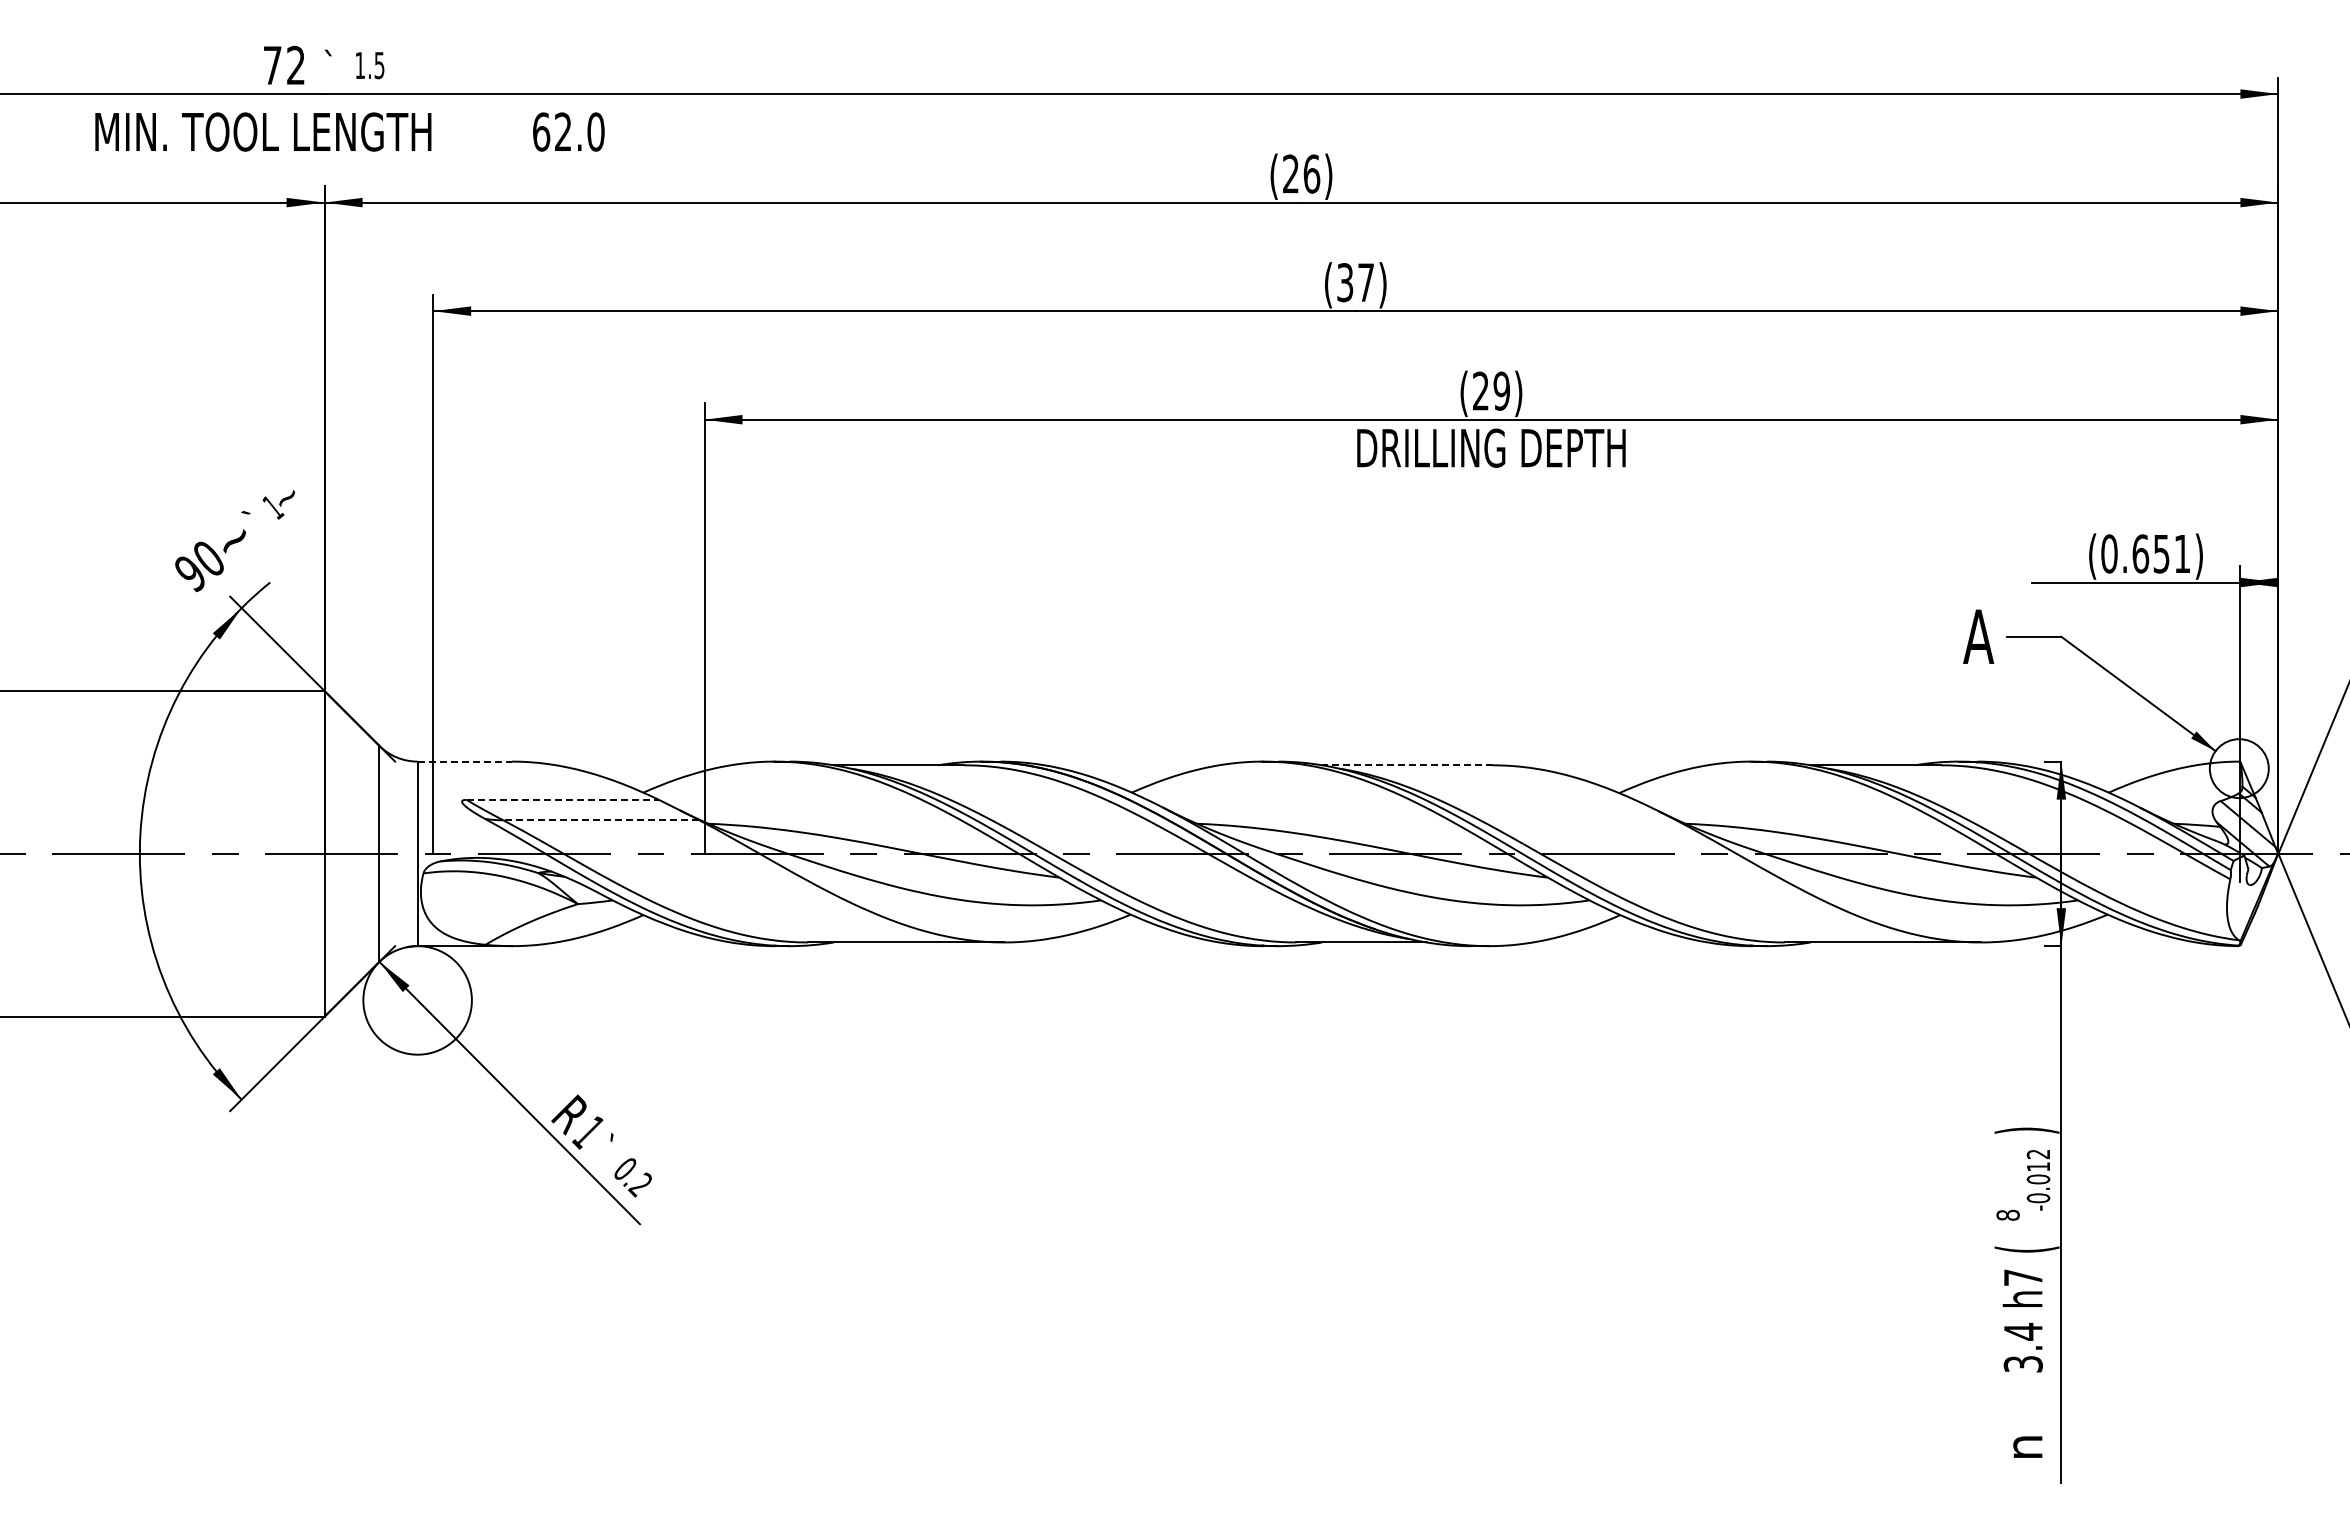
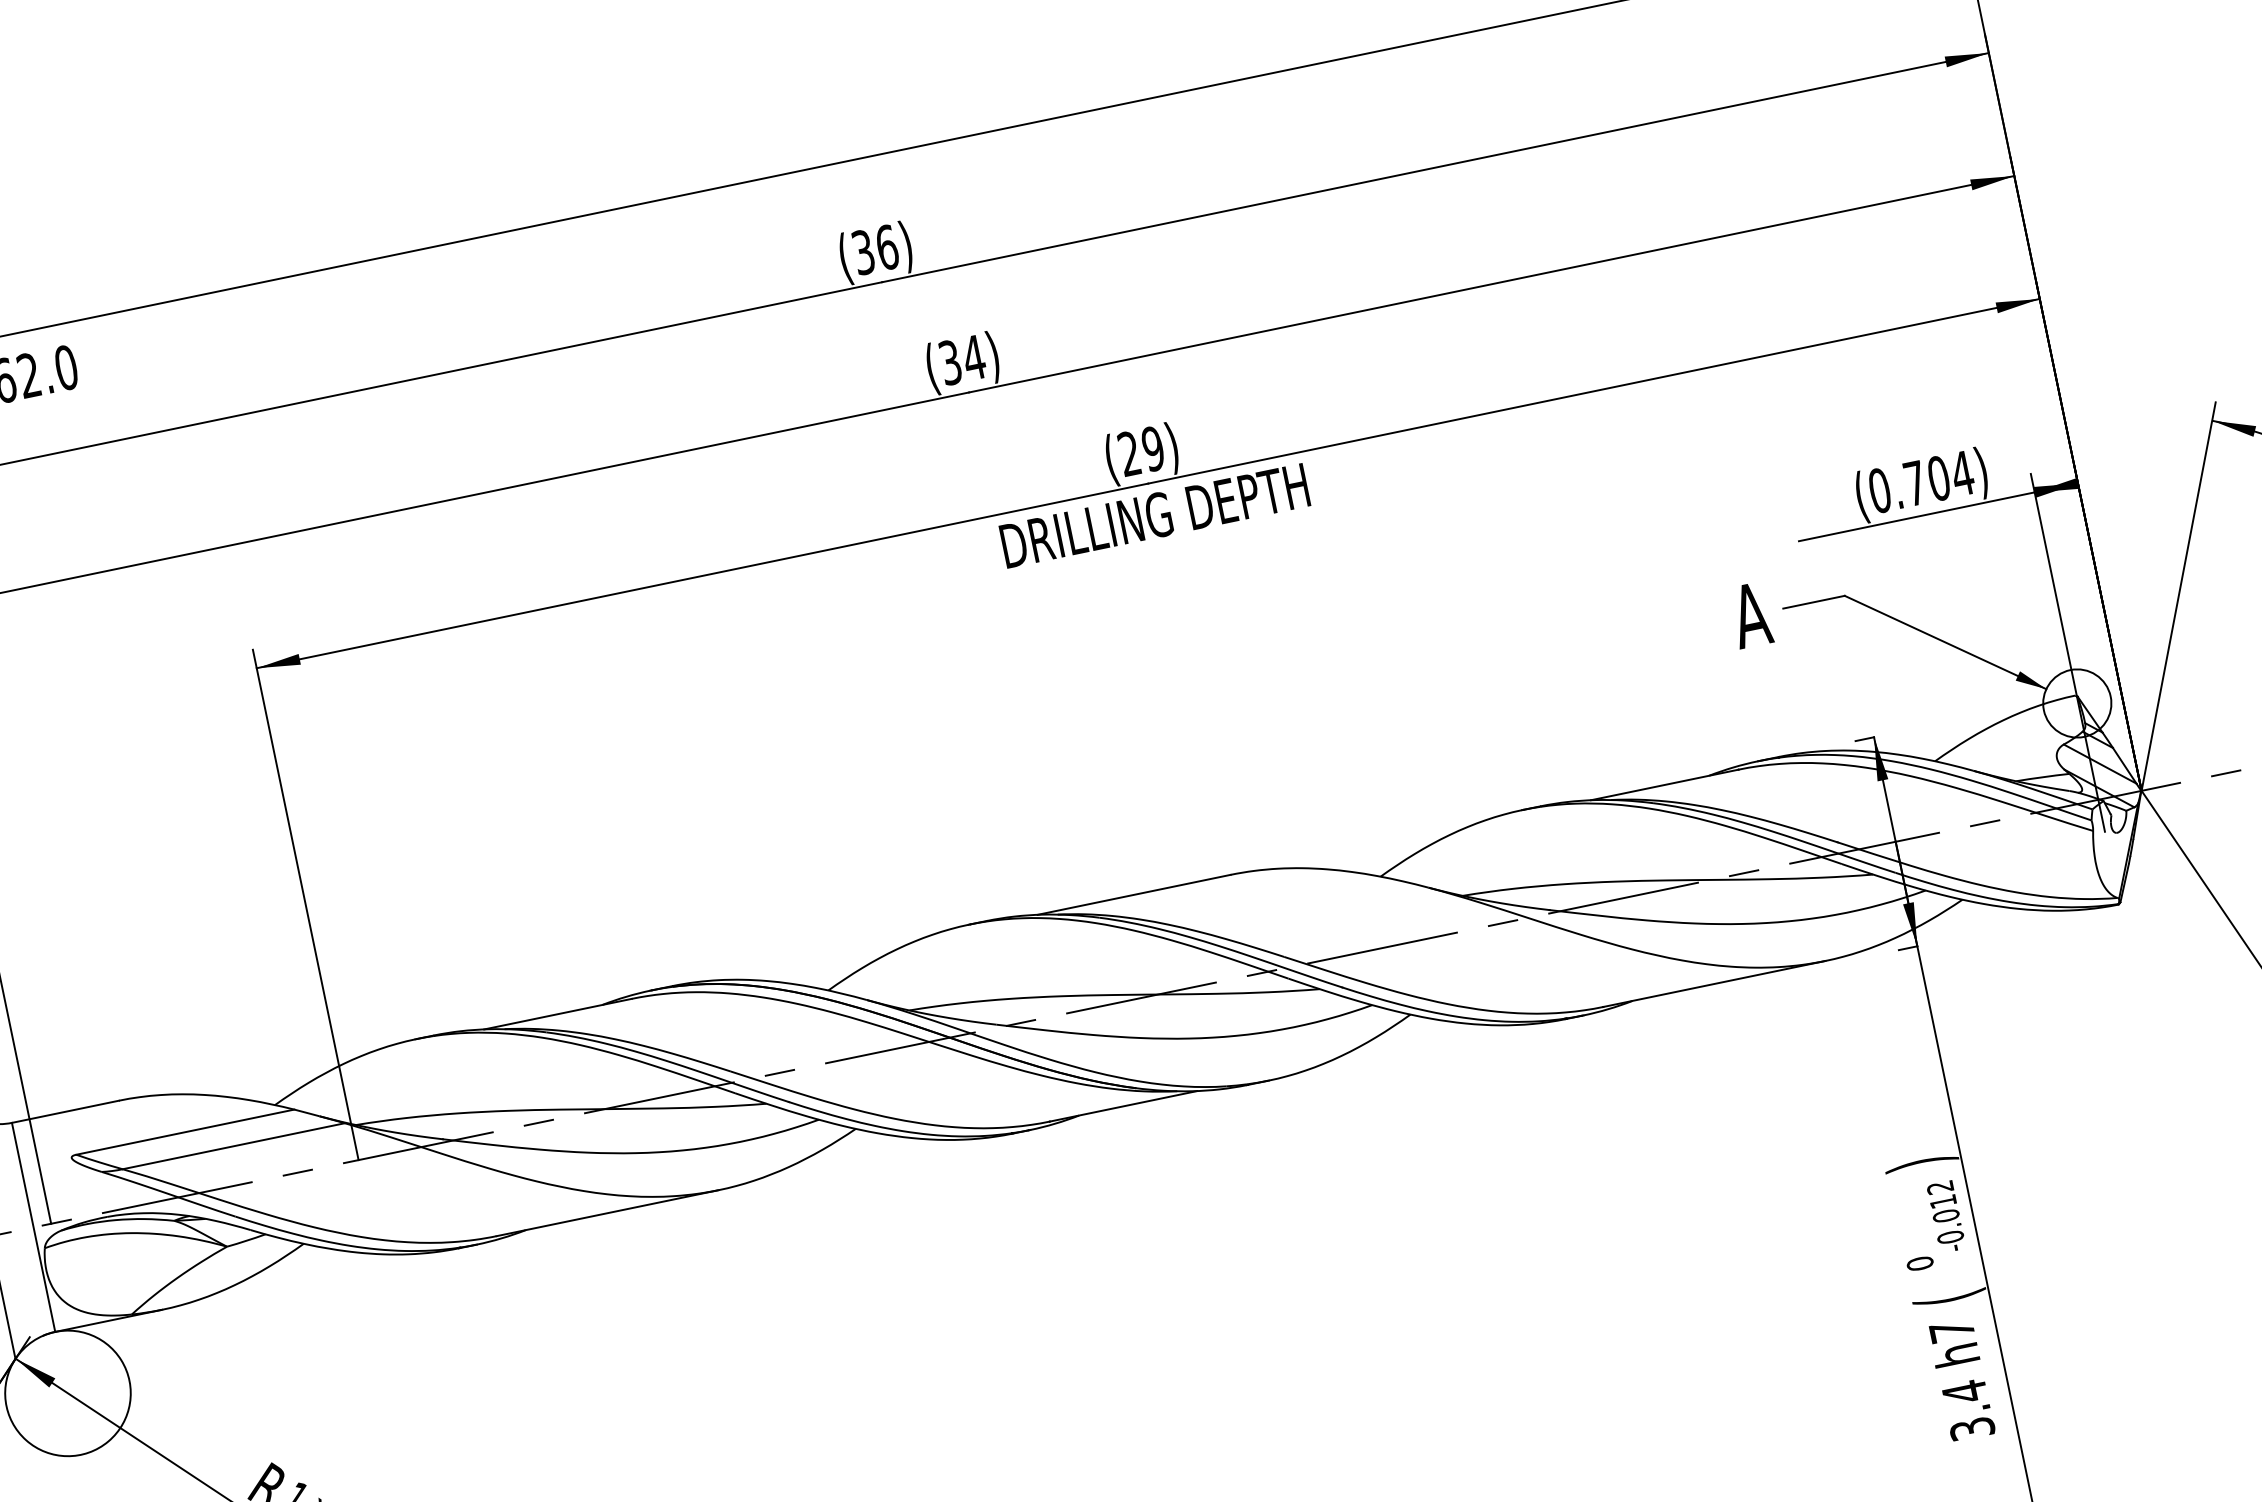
text: (1290, 173) -> (862, 251), (26) -> (36)
text: (1365, 282) -> (973, 357), (37) -> (34)
text: (2161, 553) -> (1938, 477), (0.651) -> (0.704)
line: (465, 761) -> (66, 1111), dashed -> solid
line: (1406, 765) -> (1133, 895), dashed -> solid
line: (563, 799) -> (186, 1131), dashed -> solid
line: (600, 820) -> (232, 1146), dashed -> solid
text: (2007, 1214) -> (1919, 1262), 8 -> 0

